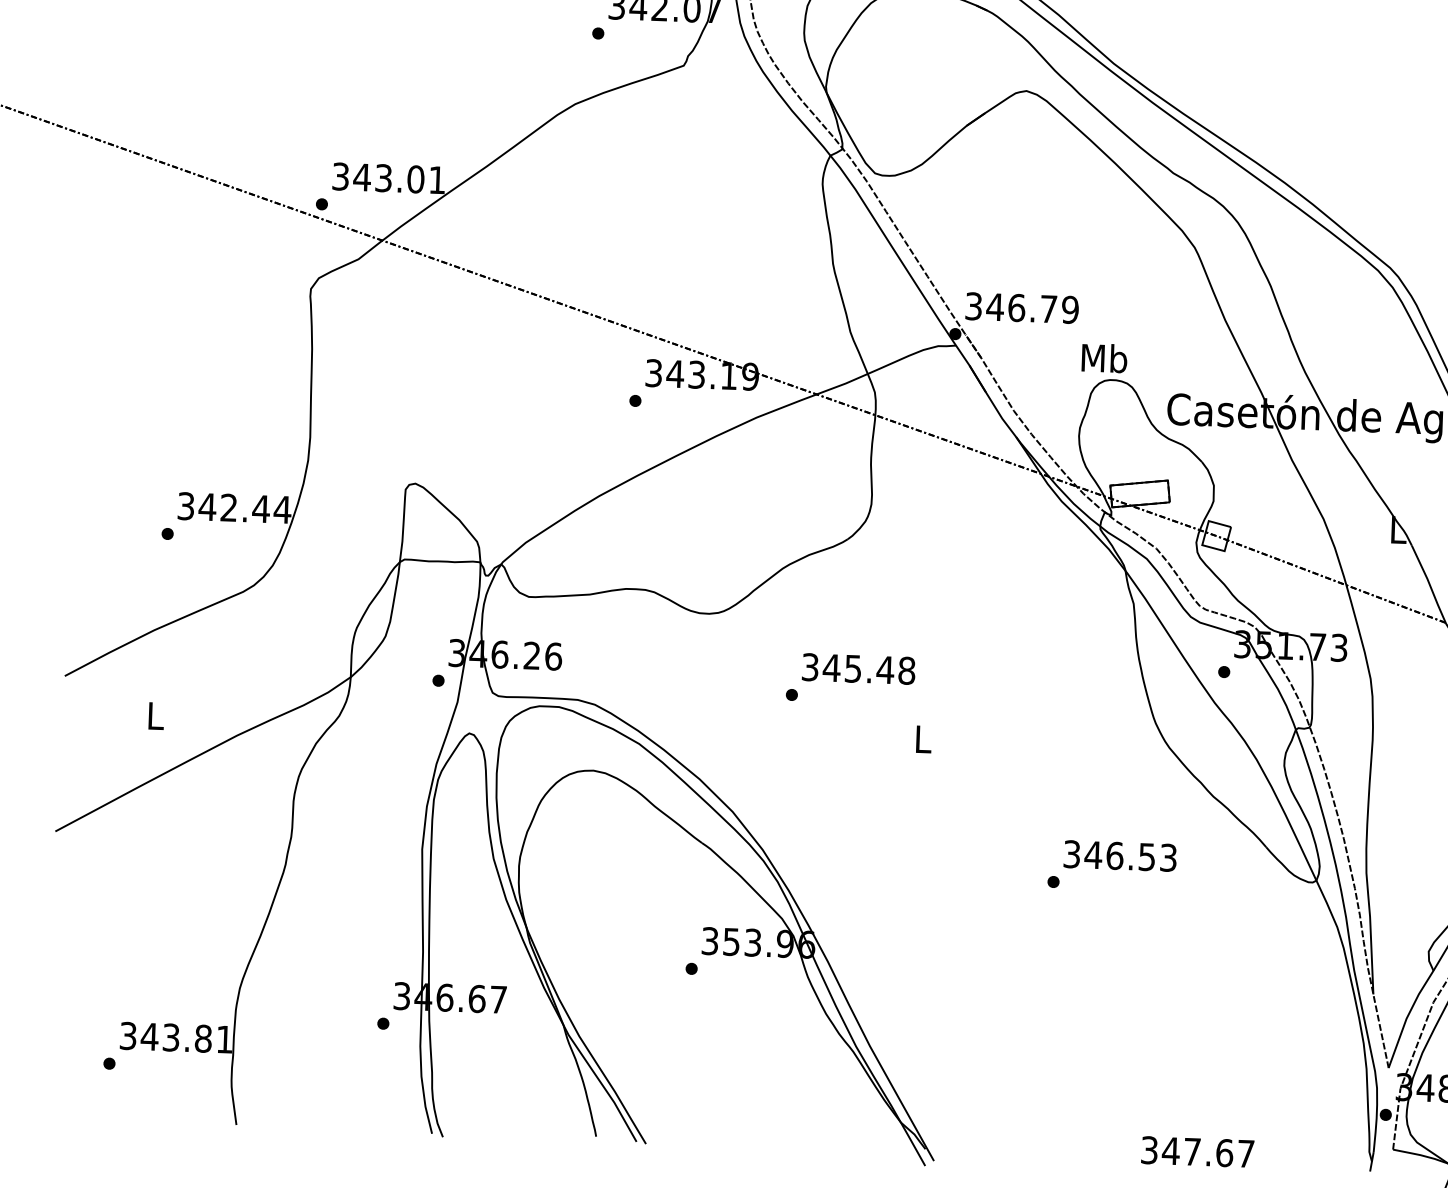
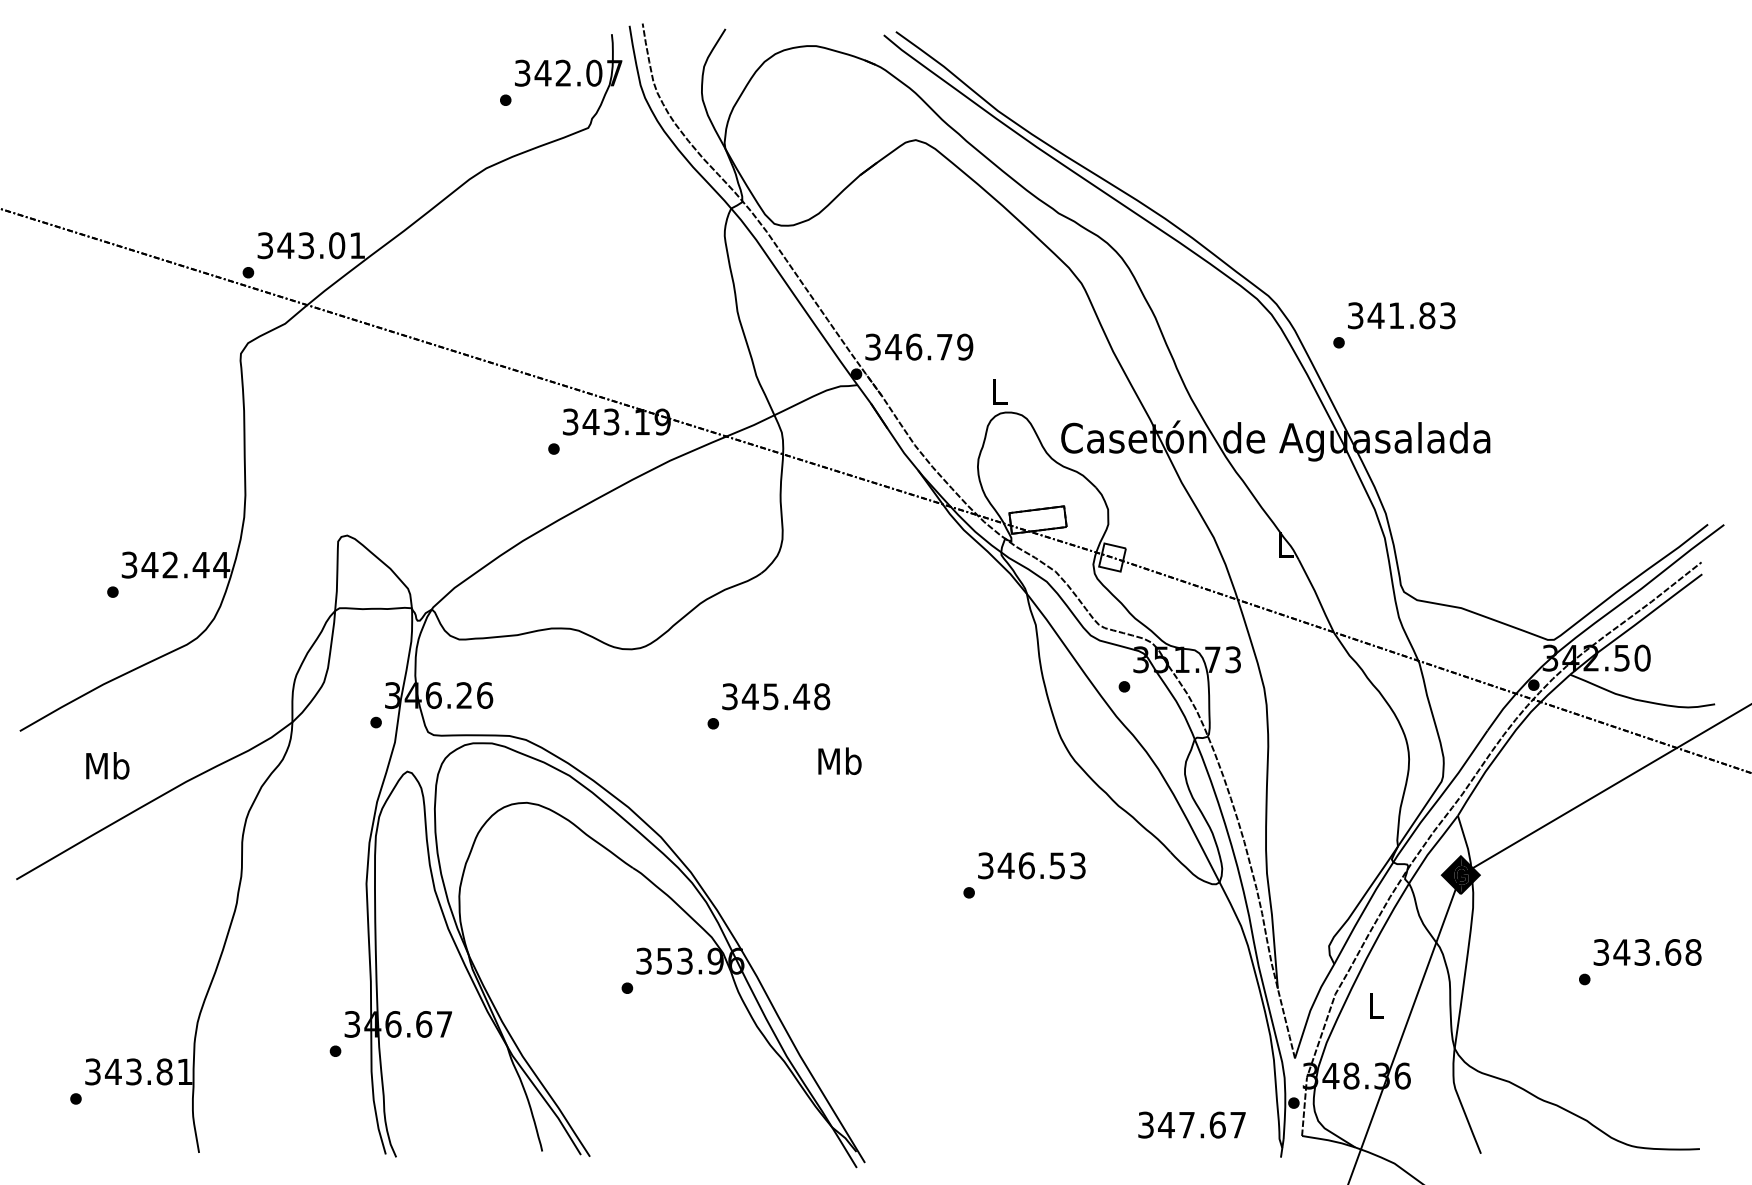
text: (1104, 357) -> (999, 391), Mb -> L
text: (155, 715) -> (107, 765), L -> Mb
text: (922, 739) -> (839, 761), L -> Mb
text: (1197, 1151) -> (1191, 1124), moved

